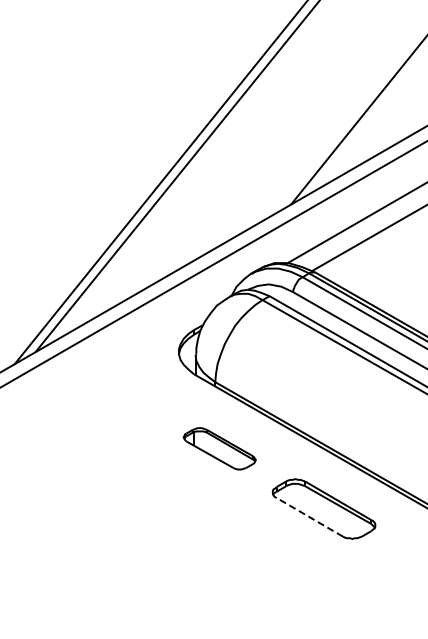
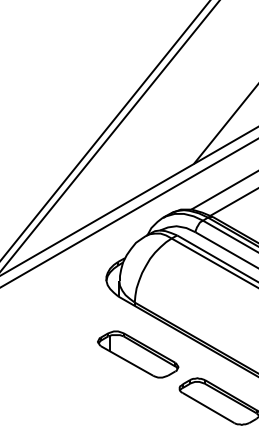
part: (219, 448) -> (138, 354), size x1.43
line: (309, 517) -> (208, 408), dashed -> solid

